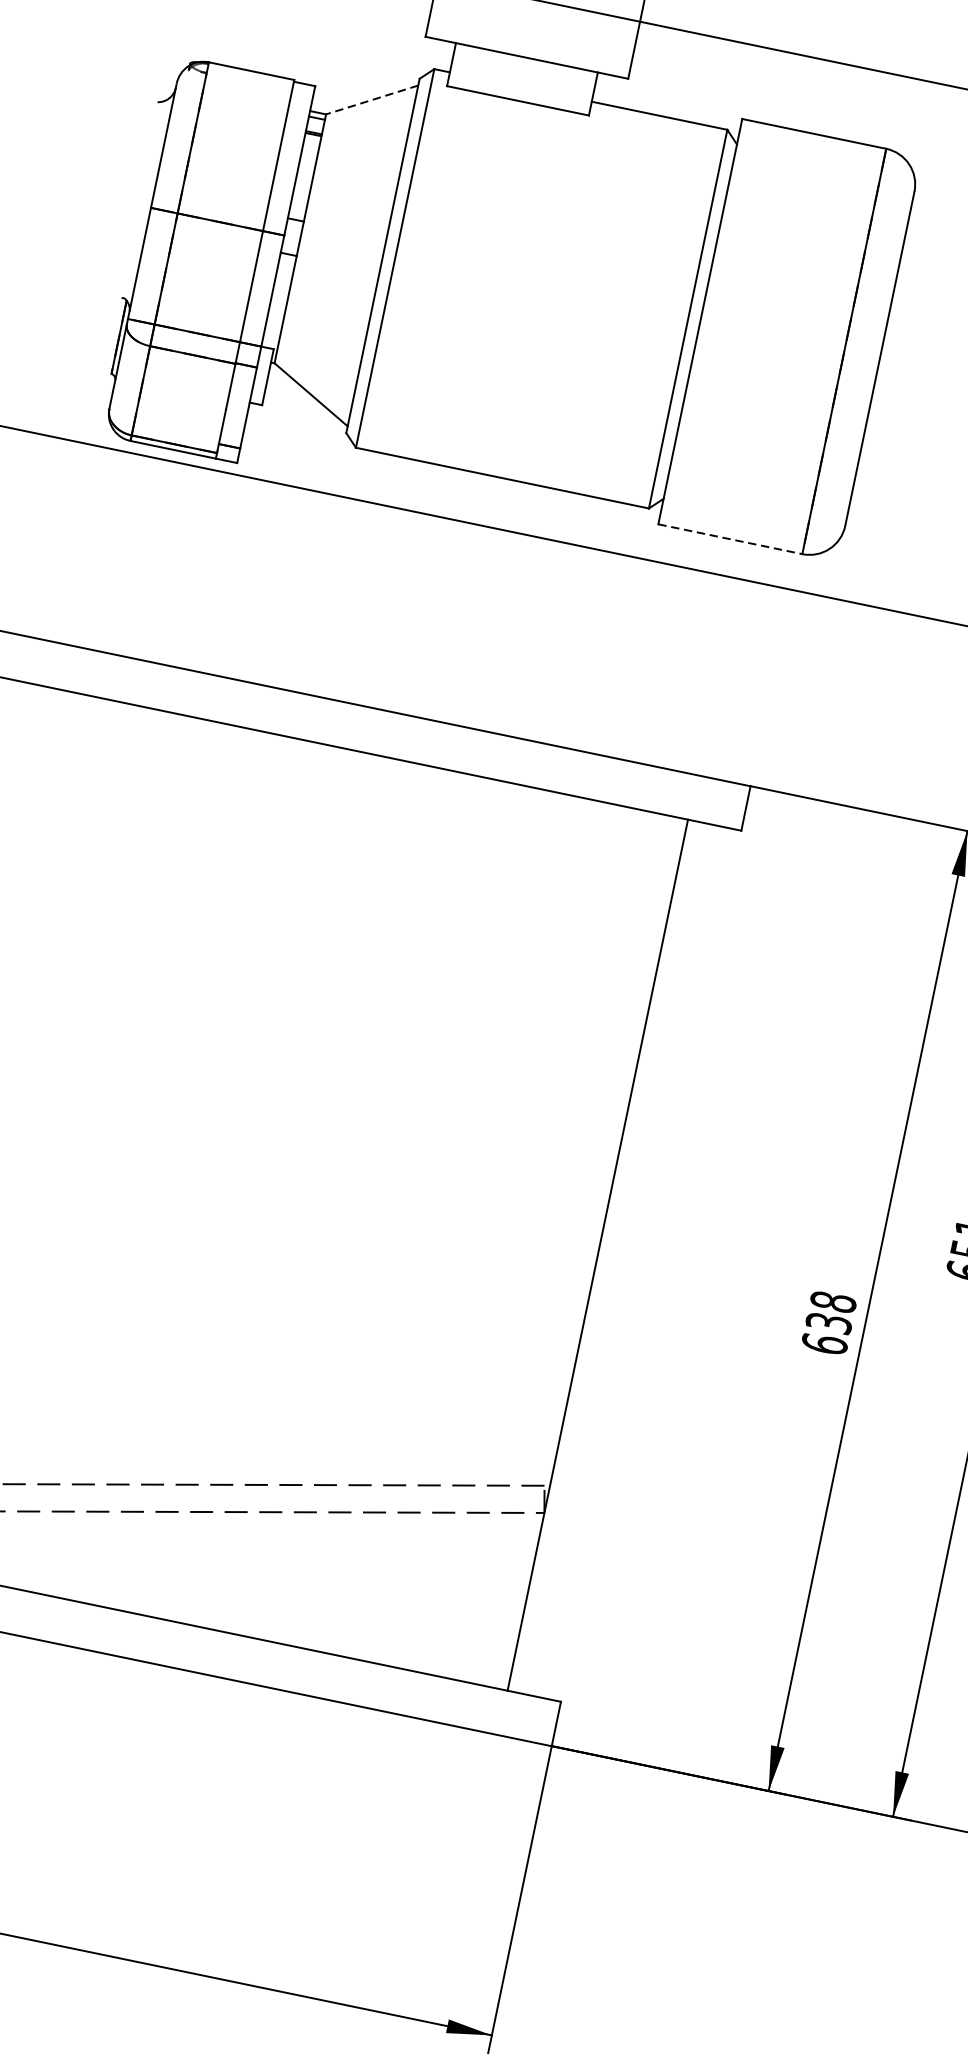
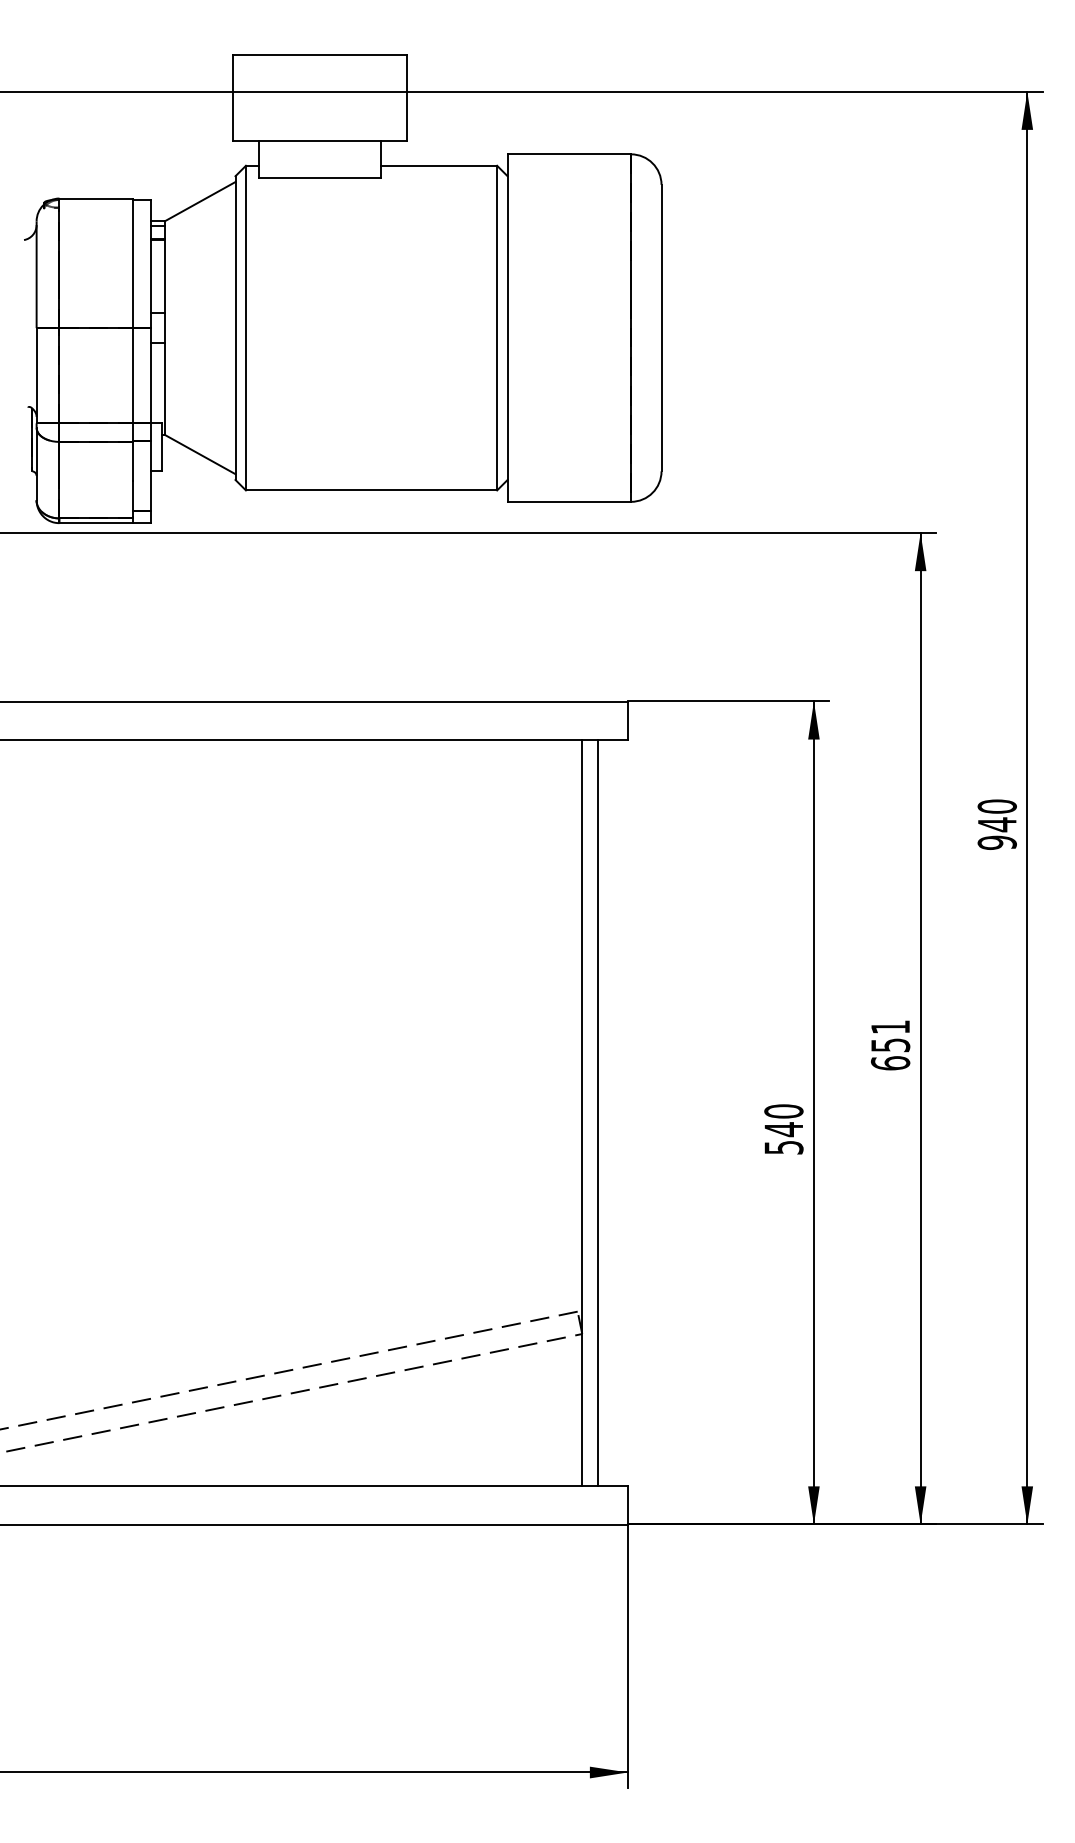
line: (372, 99) -> (200, 201), dashed -> solid
line: (730, 538) -> (569, 501), dashed -> solid
line: (615, 1258) -> (597, 1112), added
text: (828, 1323) -> (783, 1129), 638 -> 540

